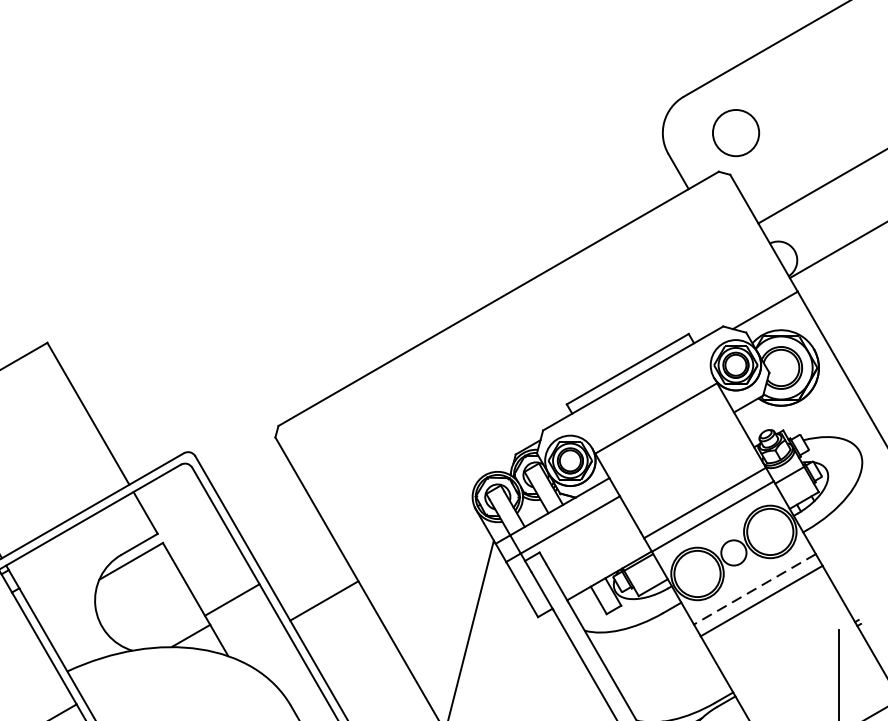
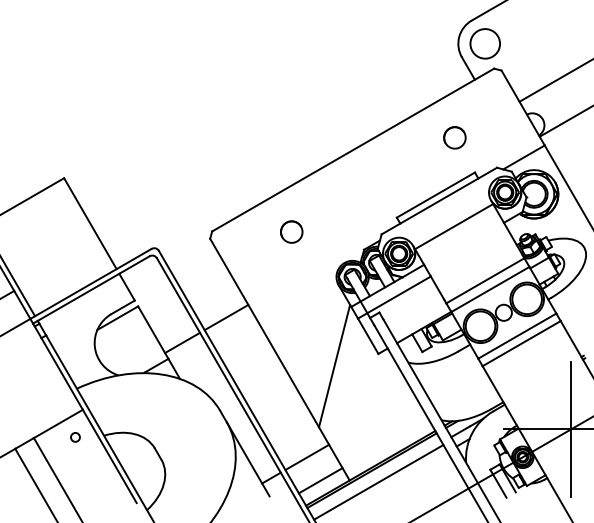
circle: (734, 132) -> (484, 43), moved
circle: (656, 279) -> (454, 137), added
circle: (402, 426) -> (291, 231), added
line: (753, 589) -> (516, 336), dashed -> solid
line: (324, 600) -> (226, 317), moved

